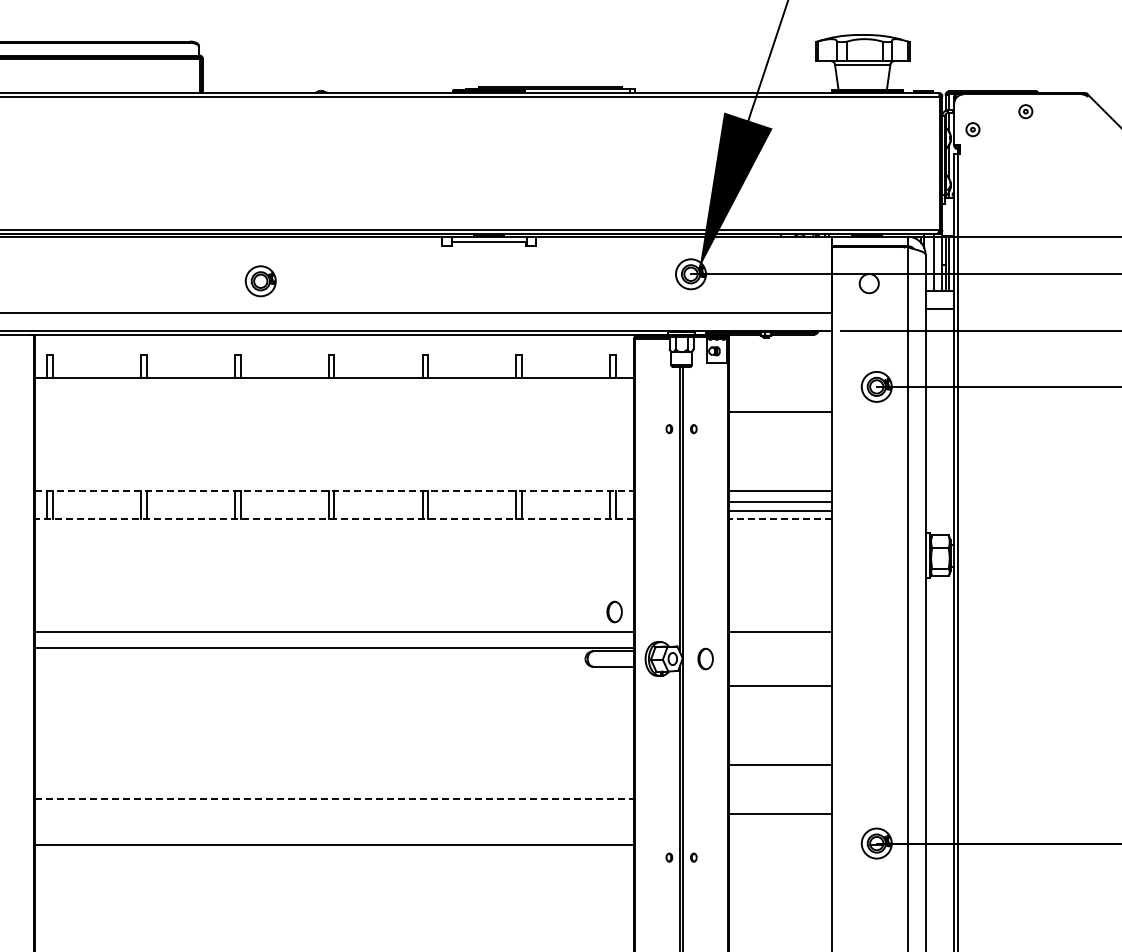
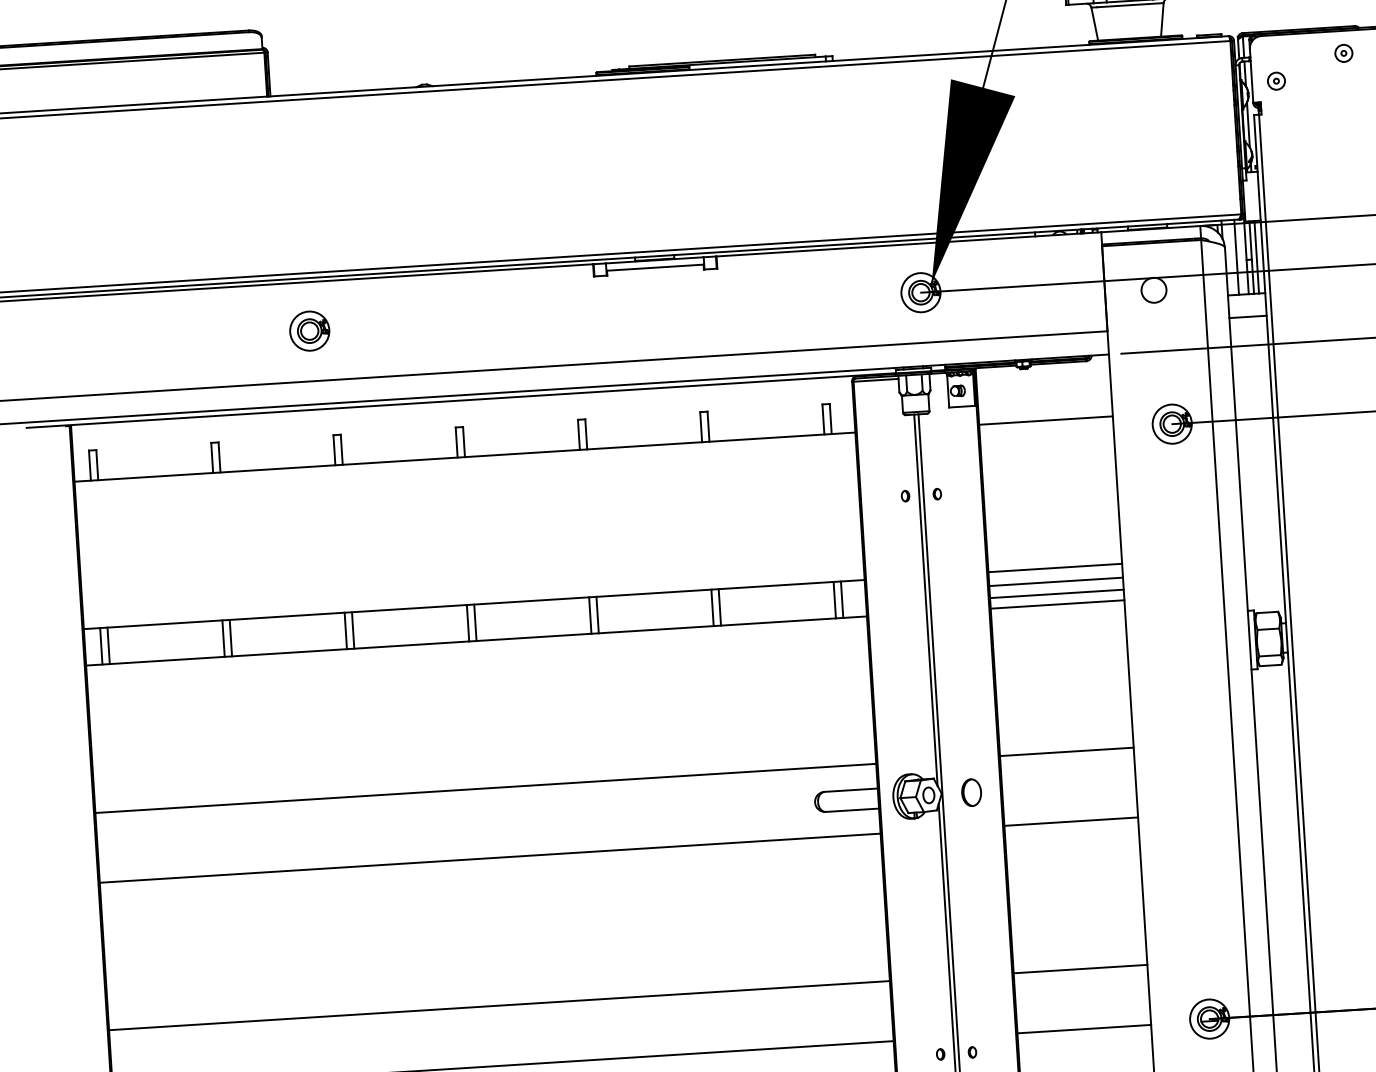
part: (260, 281) -> (309, 331), moved
line: (780, 412) -> (1046, 421), moved
line: (334, 491) -> (474, 604), dashed -> solid
line: (334, 519) -> (476, 641), dashed -> solid
line: (779, 519) -> (1056, 604), dashed -> solid
part: (614, 611) -> (848, 738), removed
line: (334, 647) -> (490, 857), moved
line: (780, 765) -> (1080, 969), moved
line: (334, 799) -> (499, 1006), dashed -> solid
line: (780, 814) -> (1084, 1029), moved

